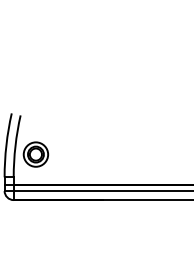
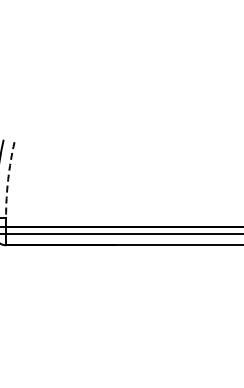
arc: (15, 146) -> (8, 179), solid -> dashed
part: (35, 154) -> (32, 189), removed

